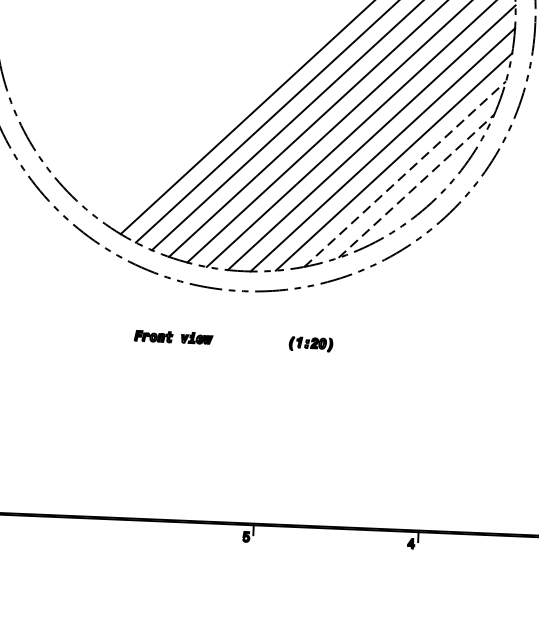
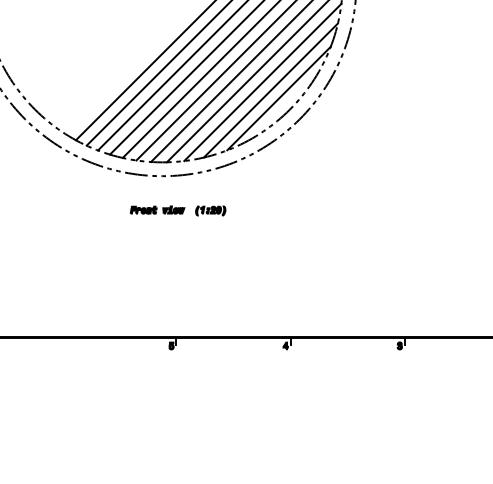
line: (404, 174) -> (270, 90), dashed -> solid
line: (417, 186) -> (279, 98), dashed -> solid
part: (173, 336) -> (157, 209), moved

